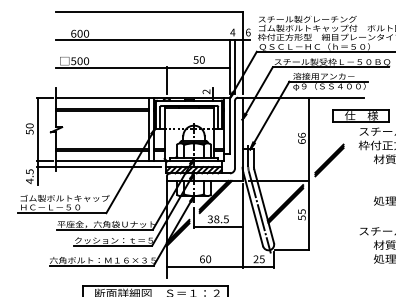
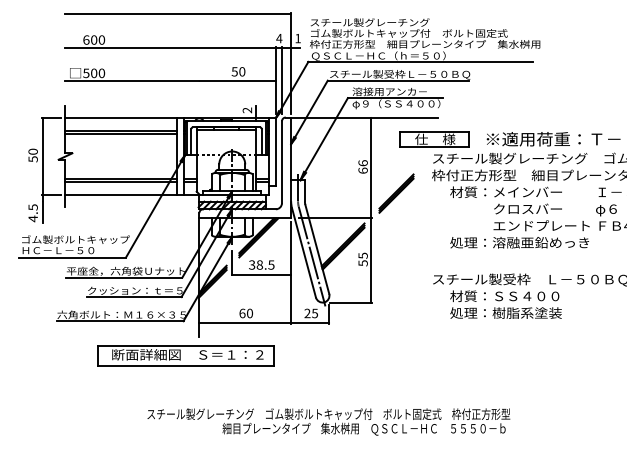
text: (247, 32) -> (297, 38), 6 -> 1
line: (166, 80) -> (199, 96), removed
line: (98, 166) -> (116, 201), removed

